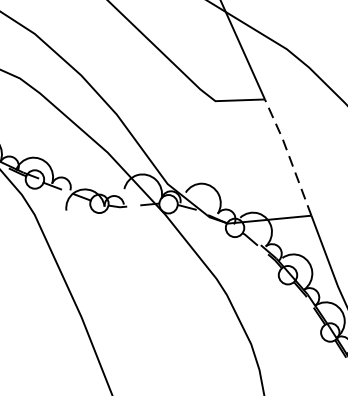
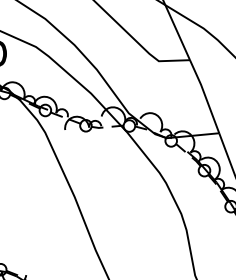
line: (289, 155) -> (205, 95), dashed -> solid

